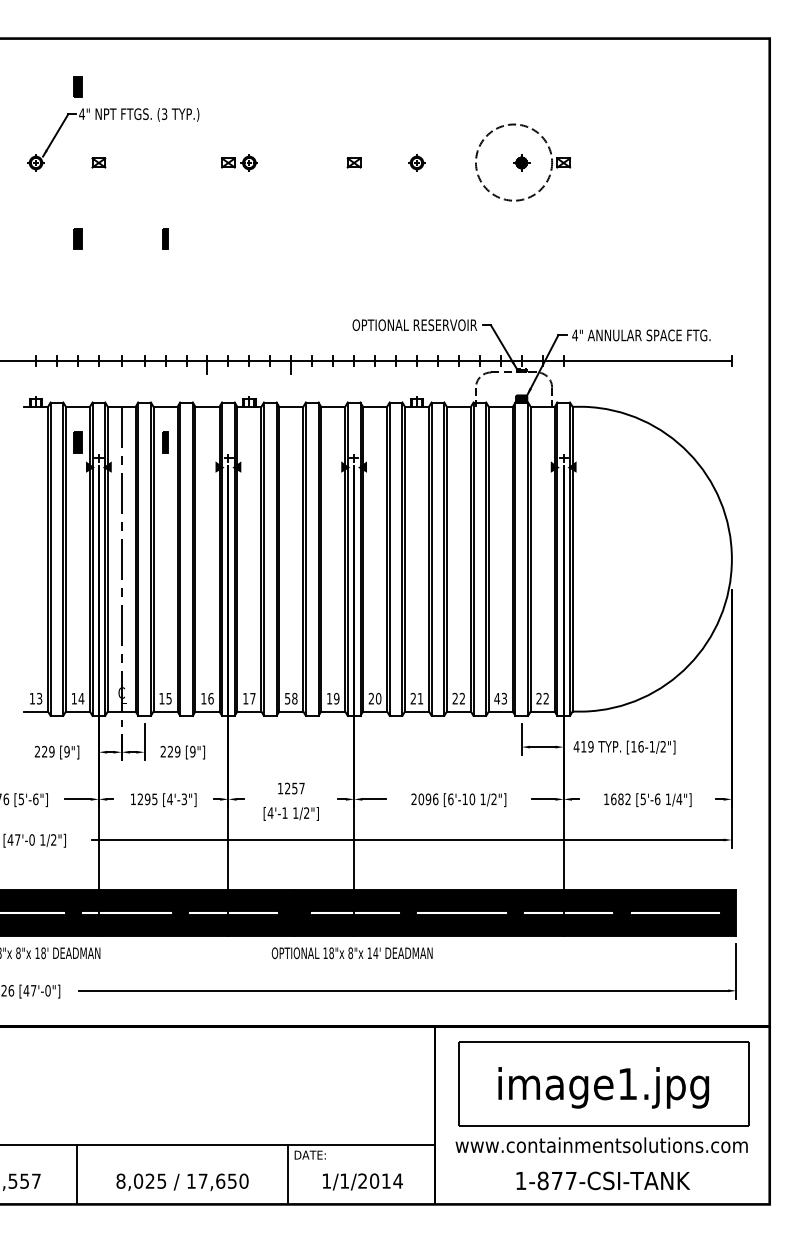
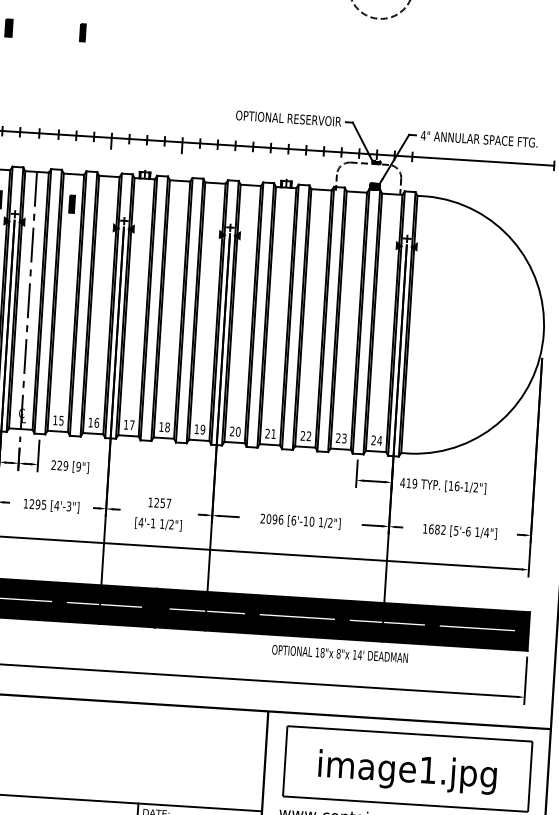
text: (287, 698) -> (161, 426), 58 -> 18
text: (497, 698) -> (338, 438), 43 -> 23
text: (546, 698) -> (379, 440), 22 -> 24
text: (351, 953) -> (339, 654), moved

